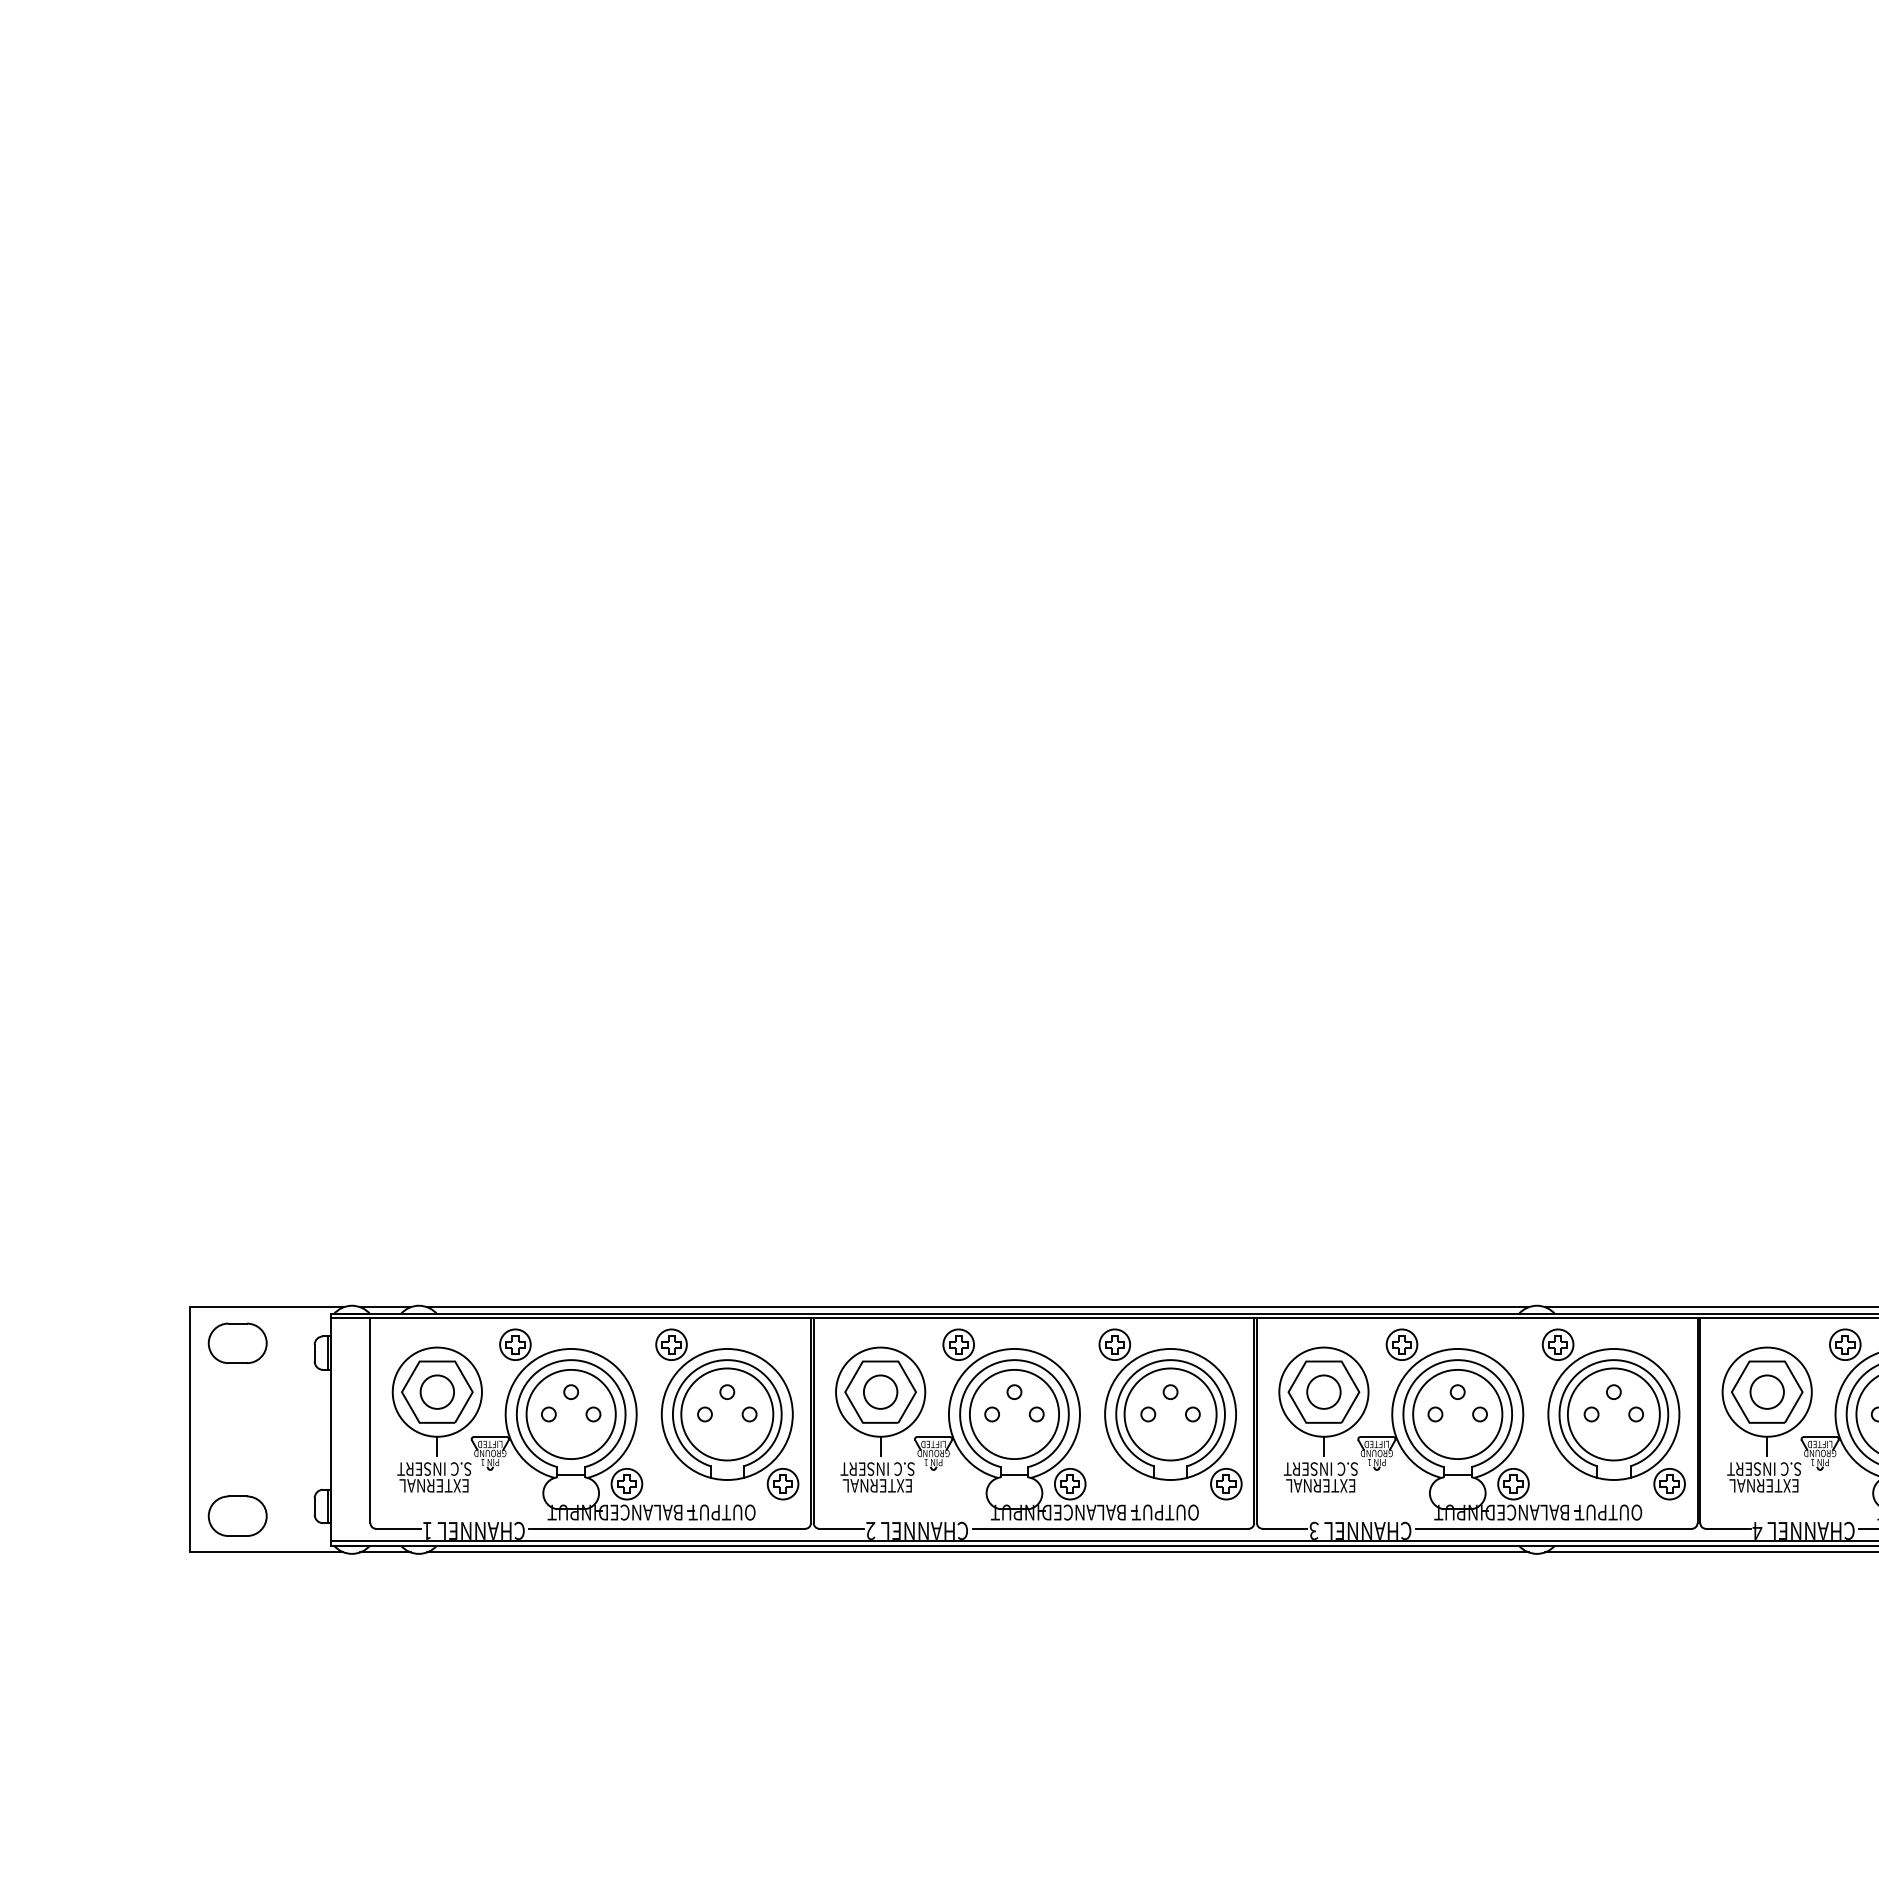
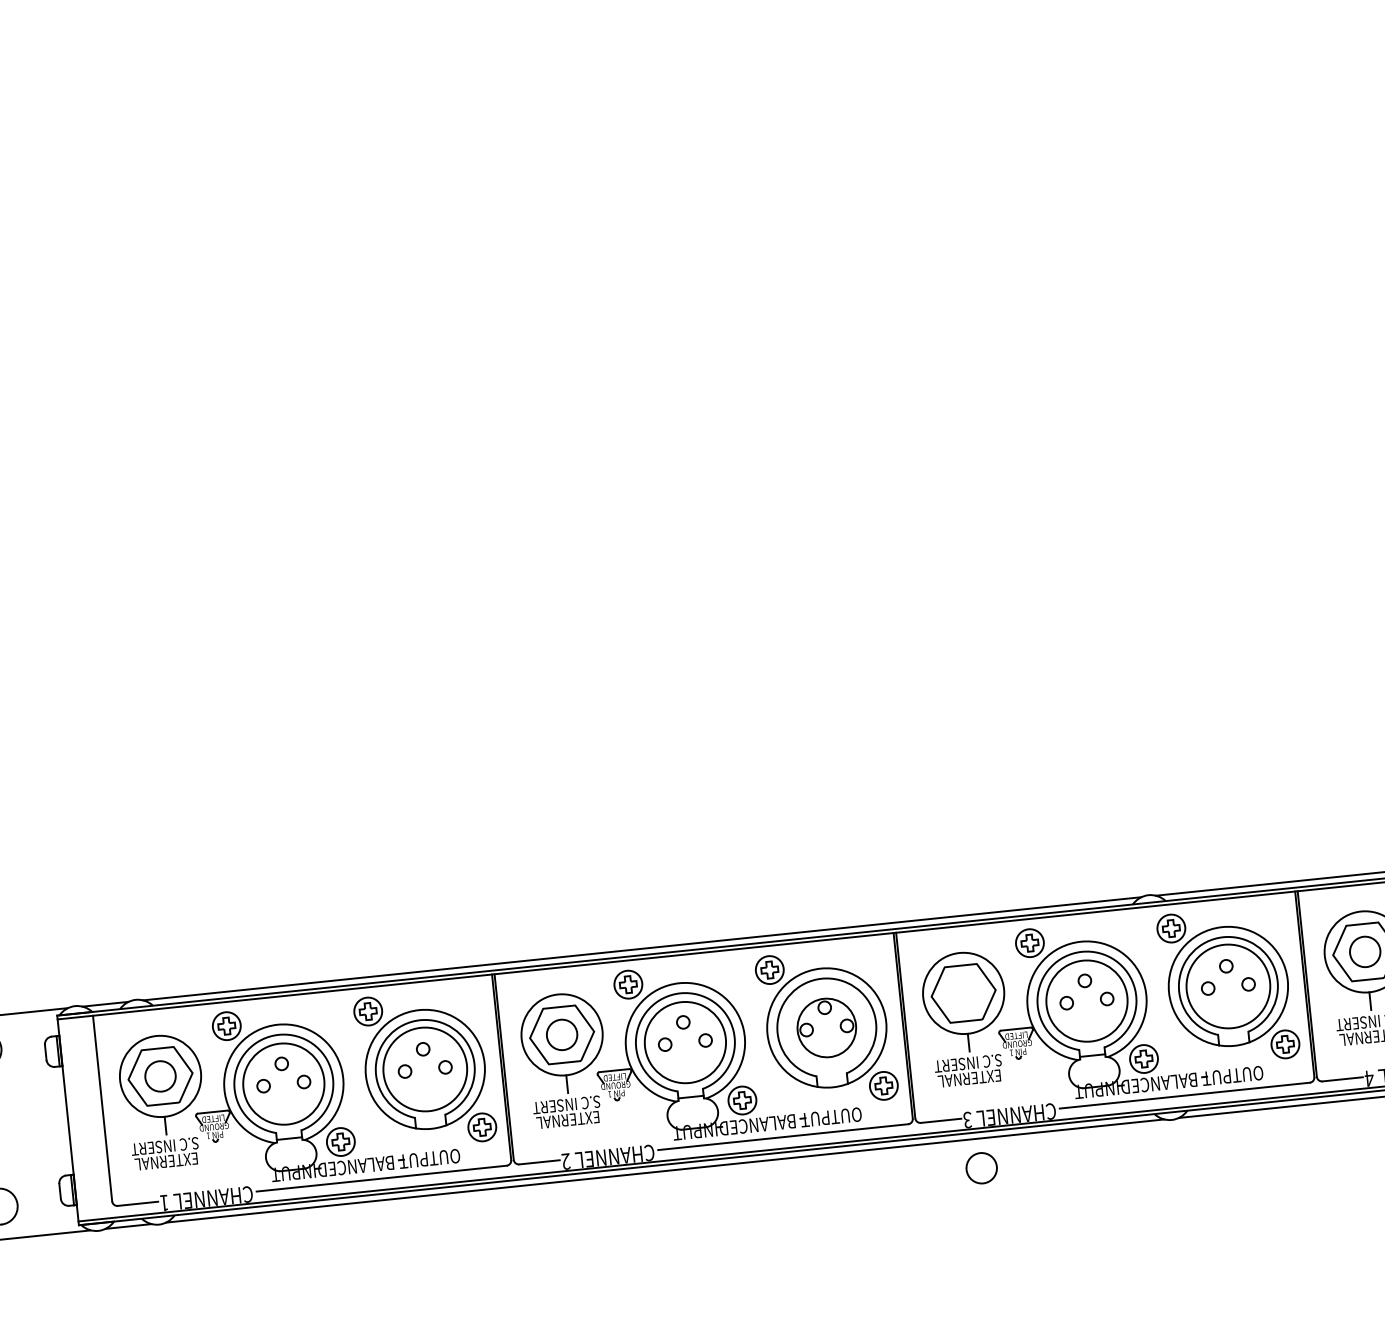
circle: (1323, 1391) -> (981, 1167), moved
circle: (1170, 1414) -> (826, 1028), size x0.7

